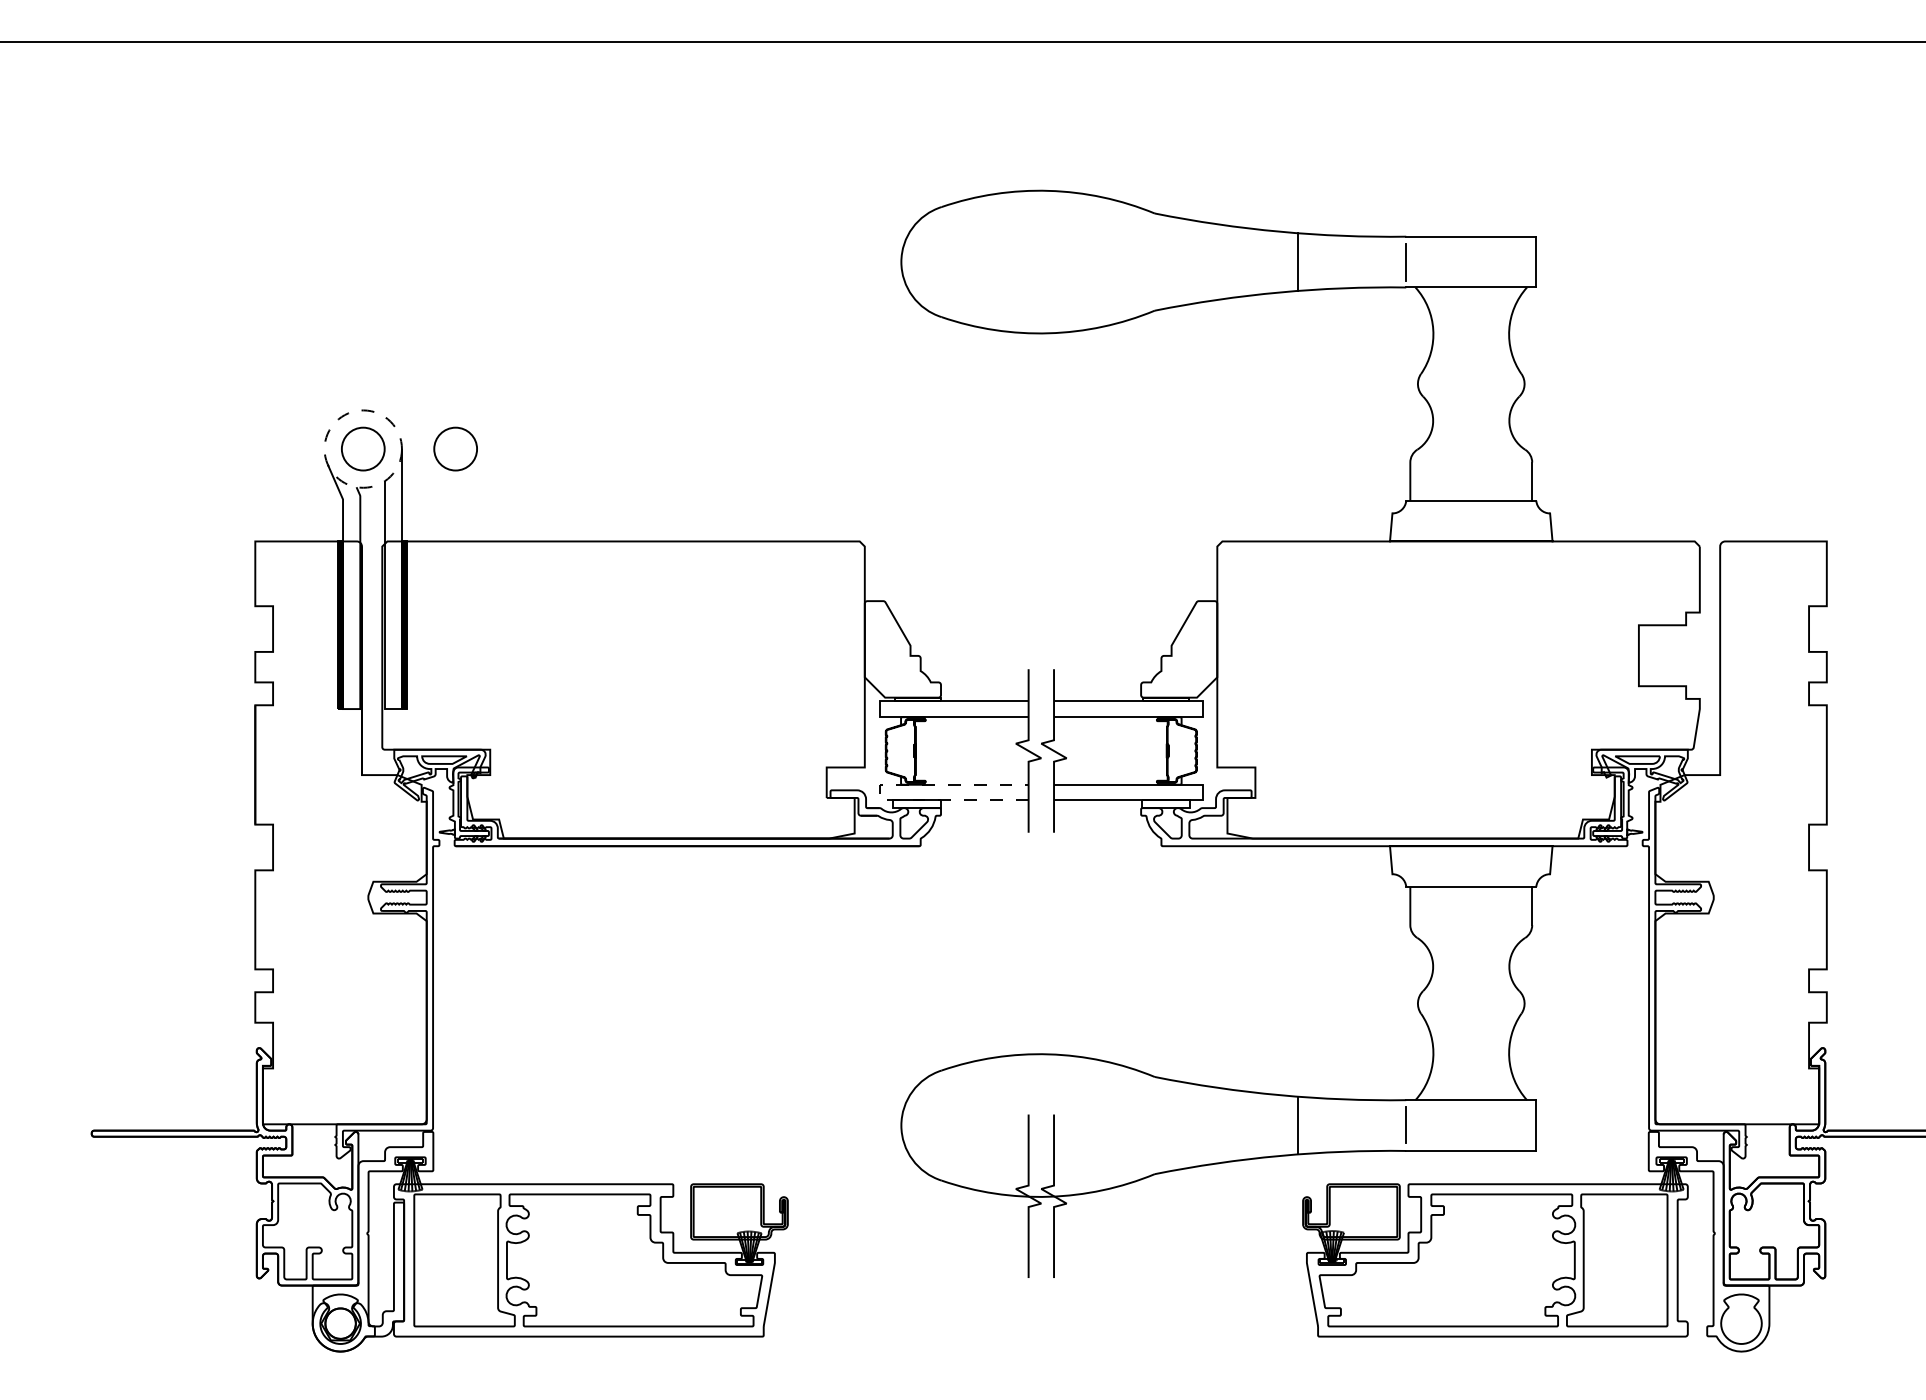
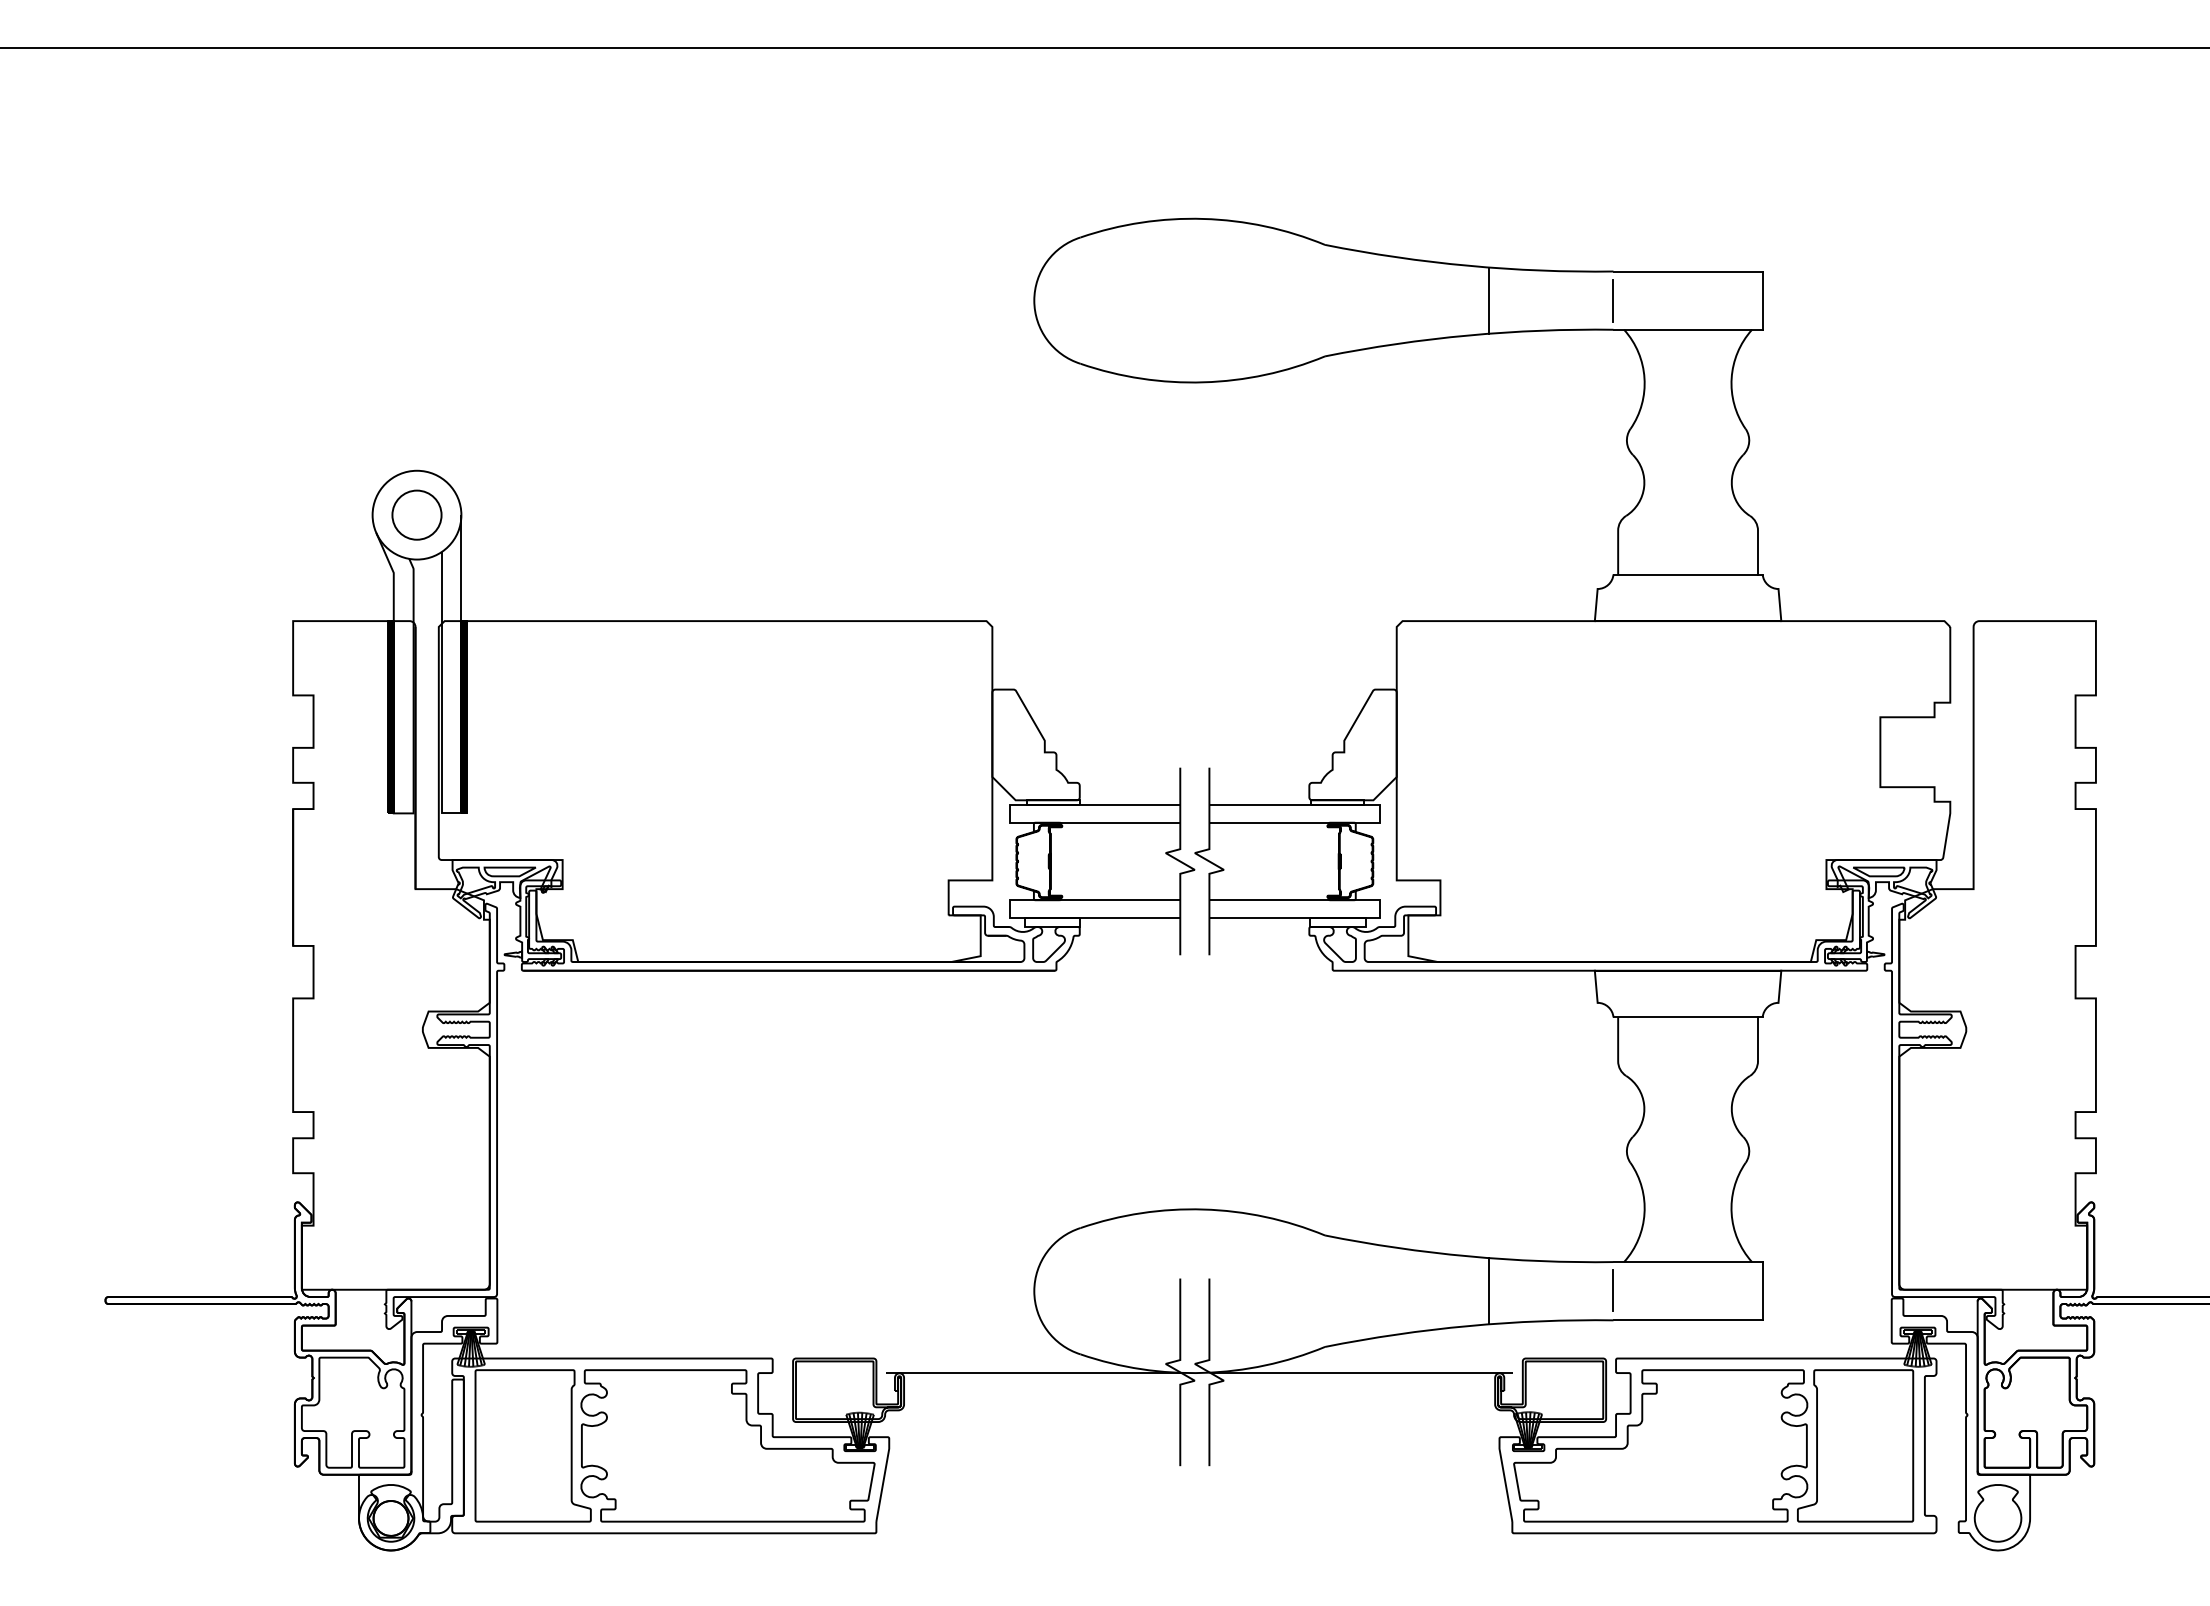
circle: (362, 448) -> (416, 514), dashed -> solid
circle: (455, 448) -> (522, 514), removed
line: (879, 791) -> (1009, 908), dashed -> solid
line: (900, 1197) -> (1033, 1373), added
line: (1186, 1197) -> (1361, 1373), added

